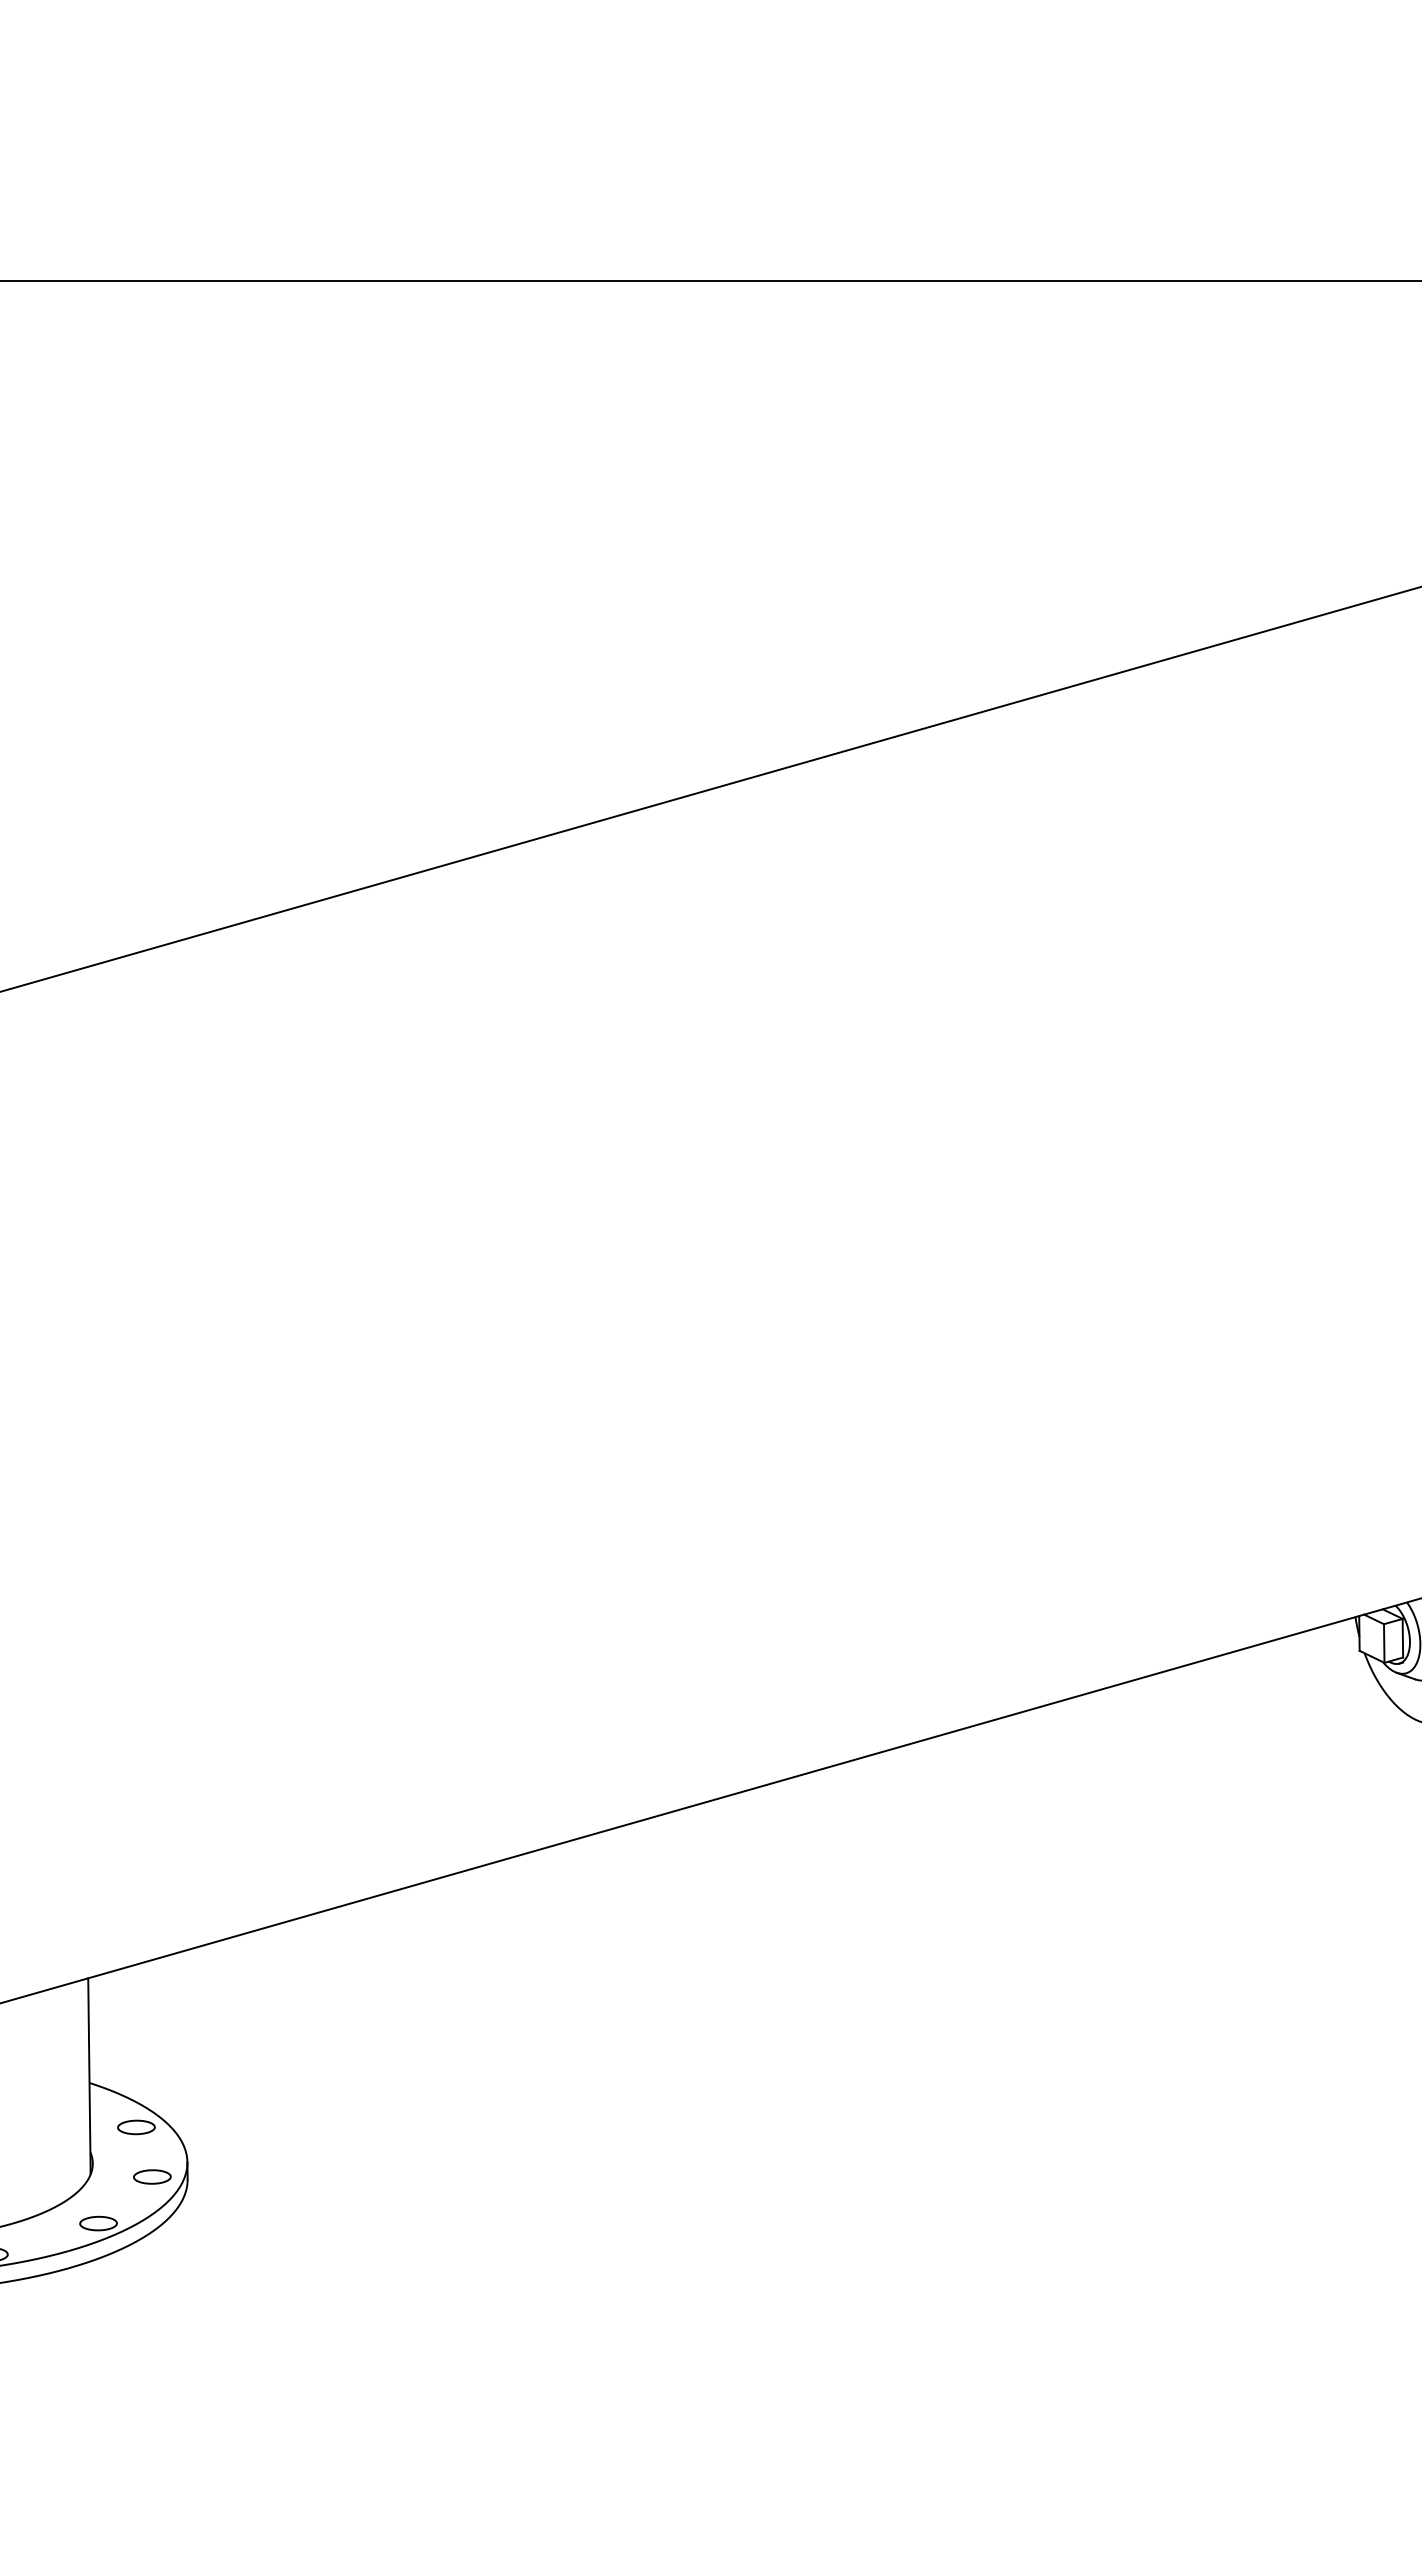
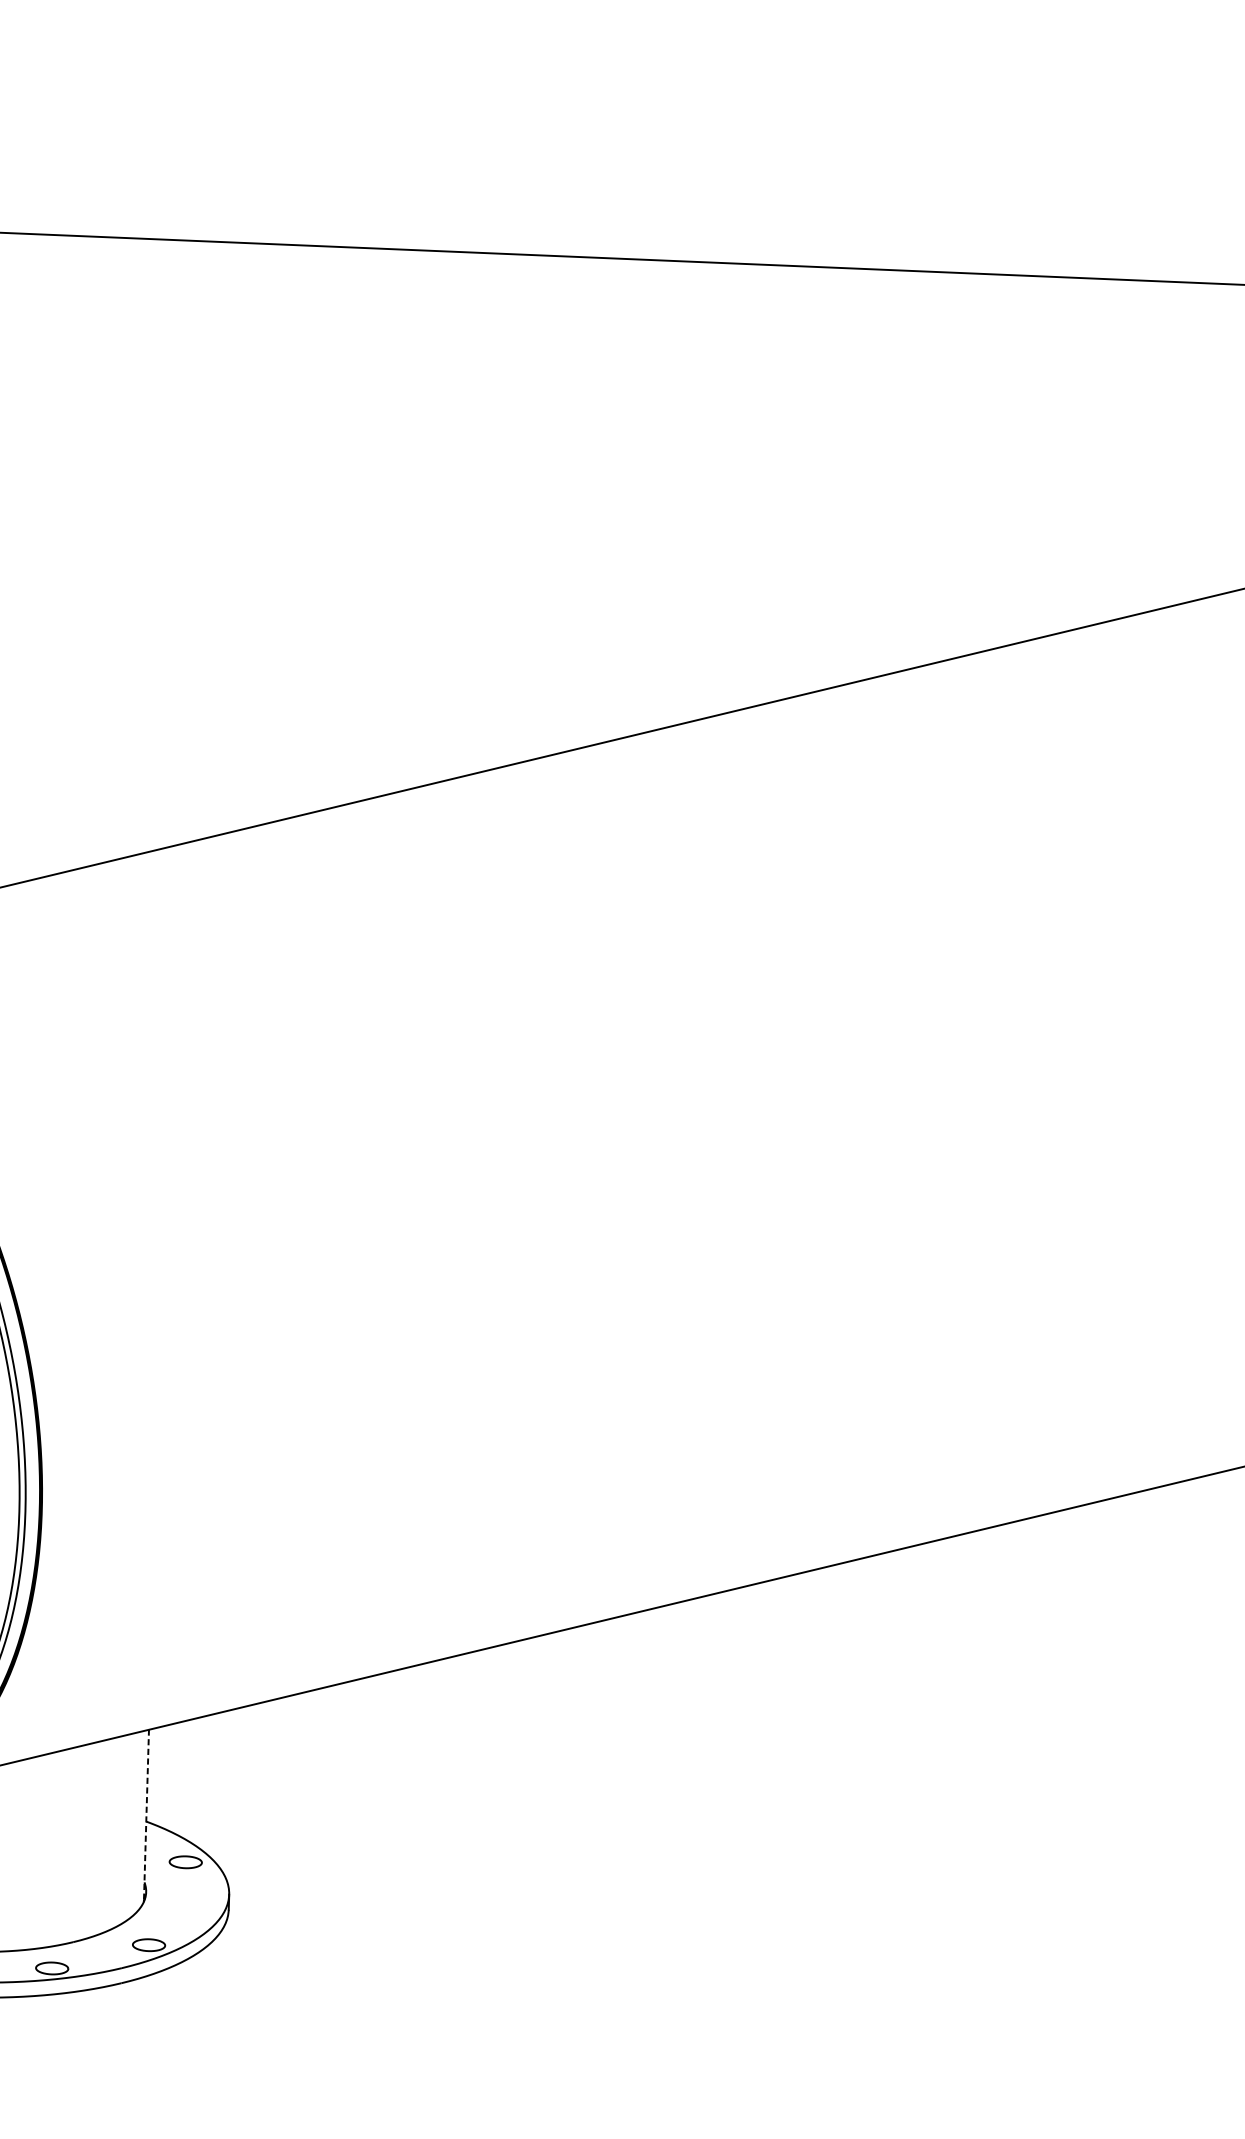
line: (89, 2075) -> (146, 1815), solid -> dashed
part: (152, 2176) -> (198, 1905), removed

